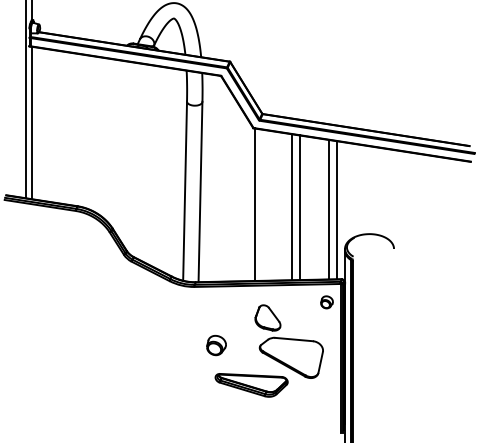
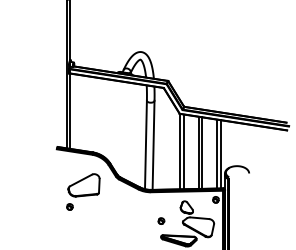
line: (263, 204) -> (184, 151), added
part: (58, 285) -> (83, 191), added
part: (216, 344) -> (161, 220), size x0.62

